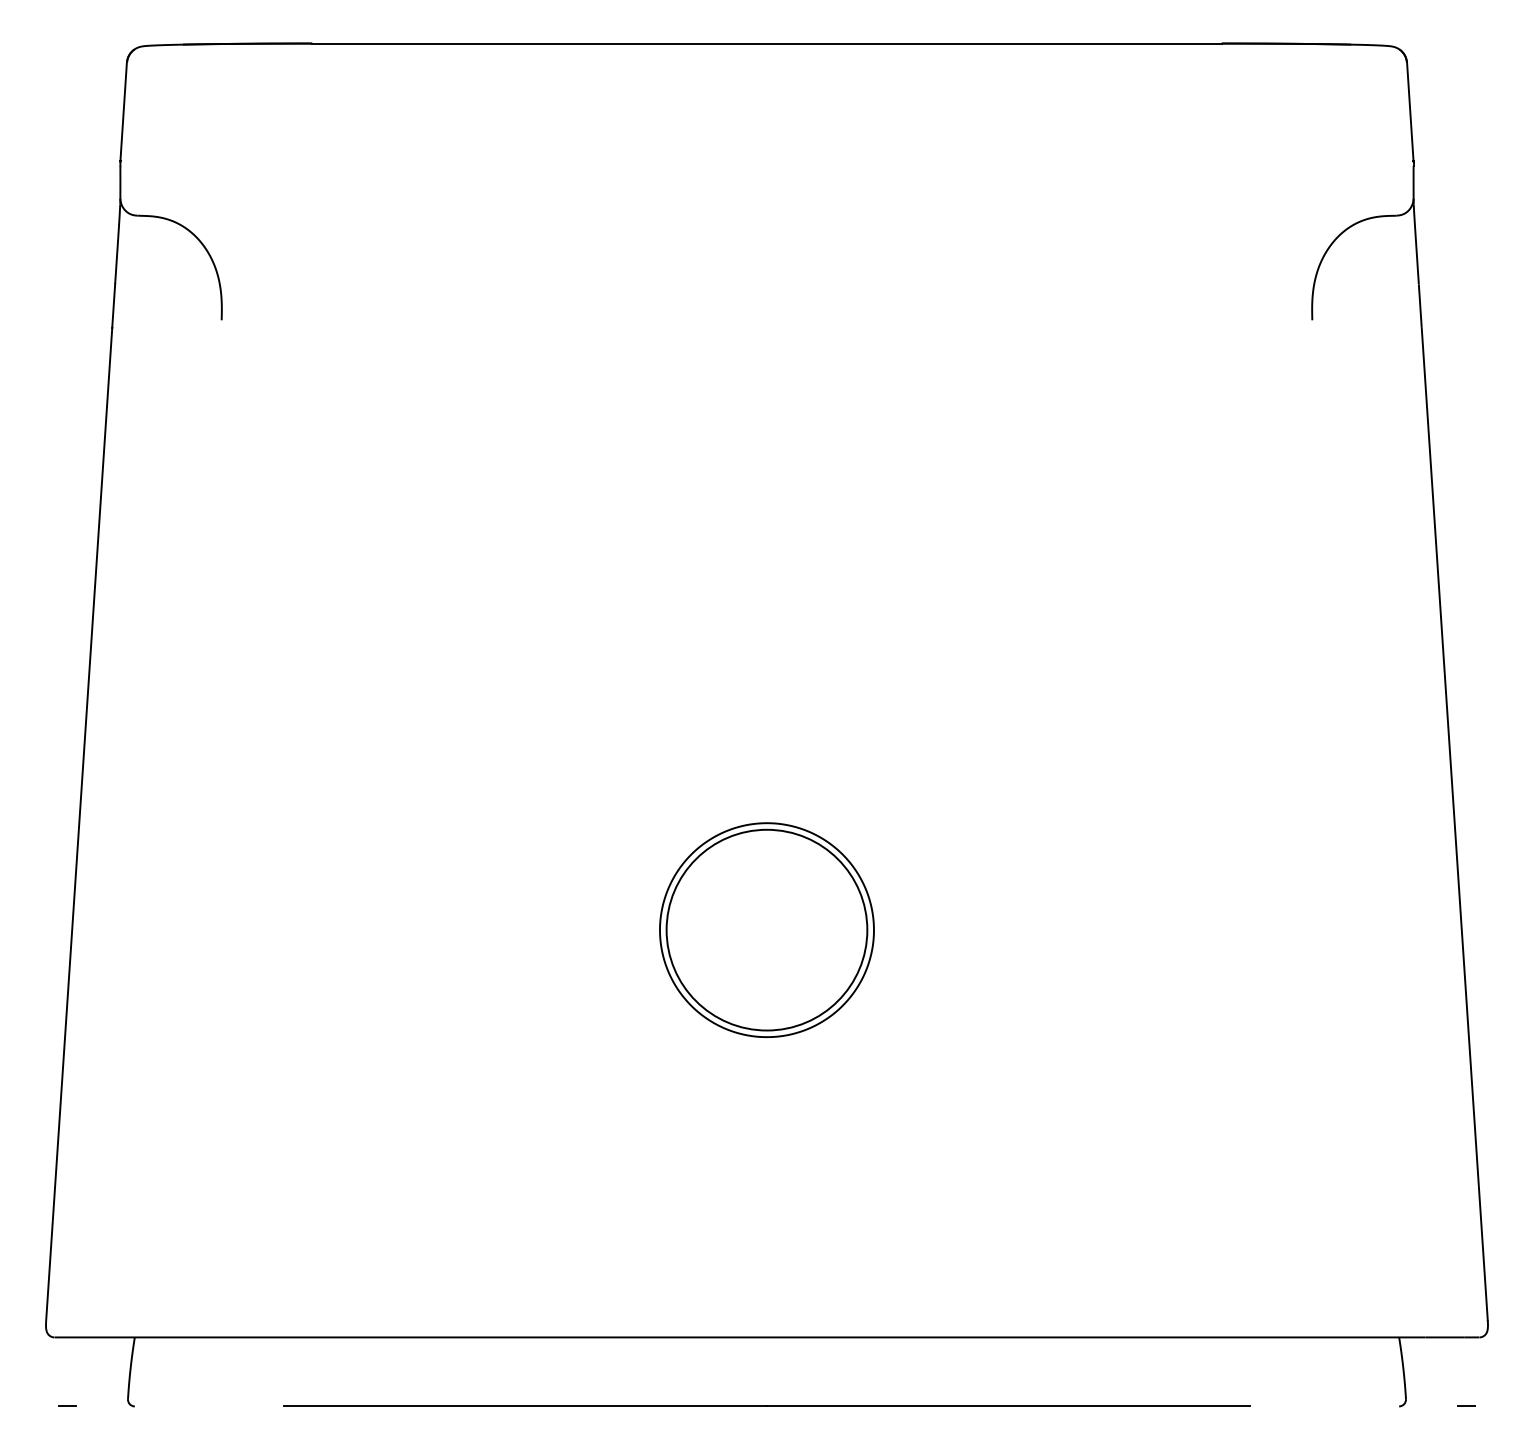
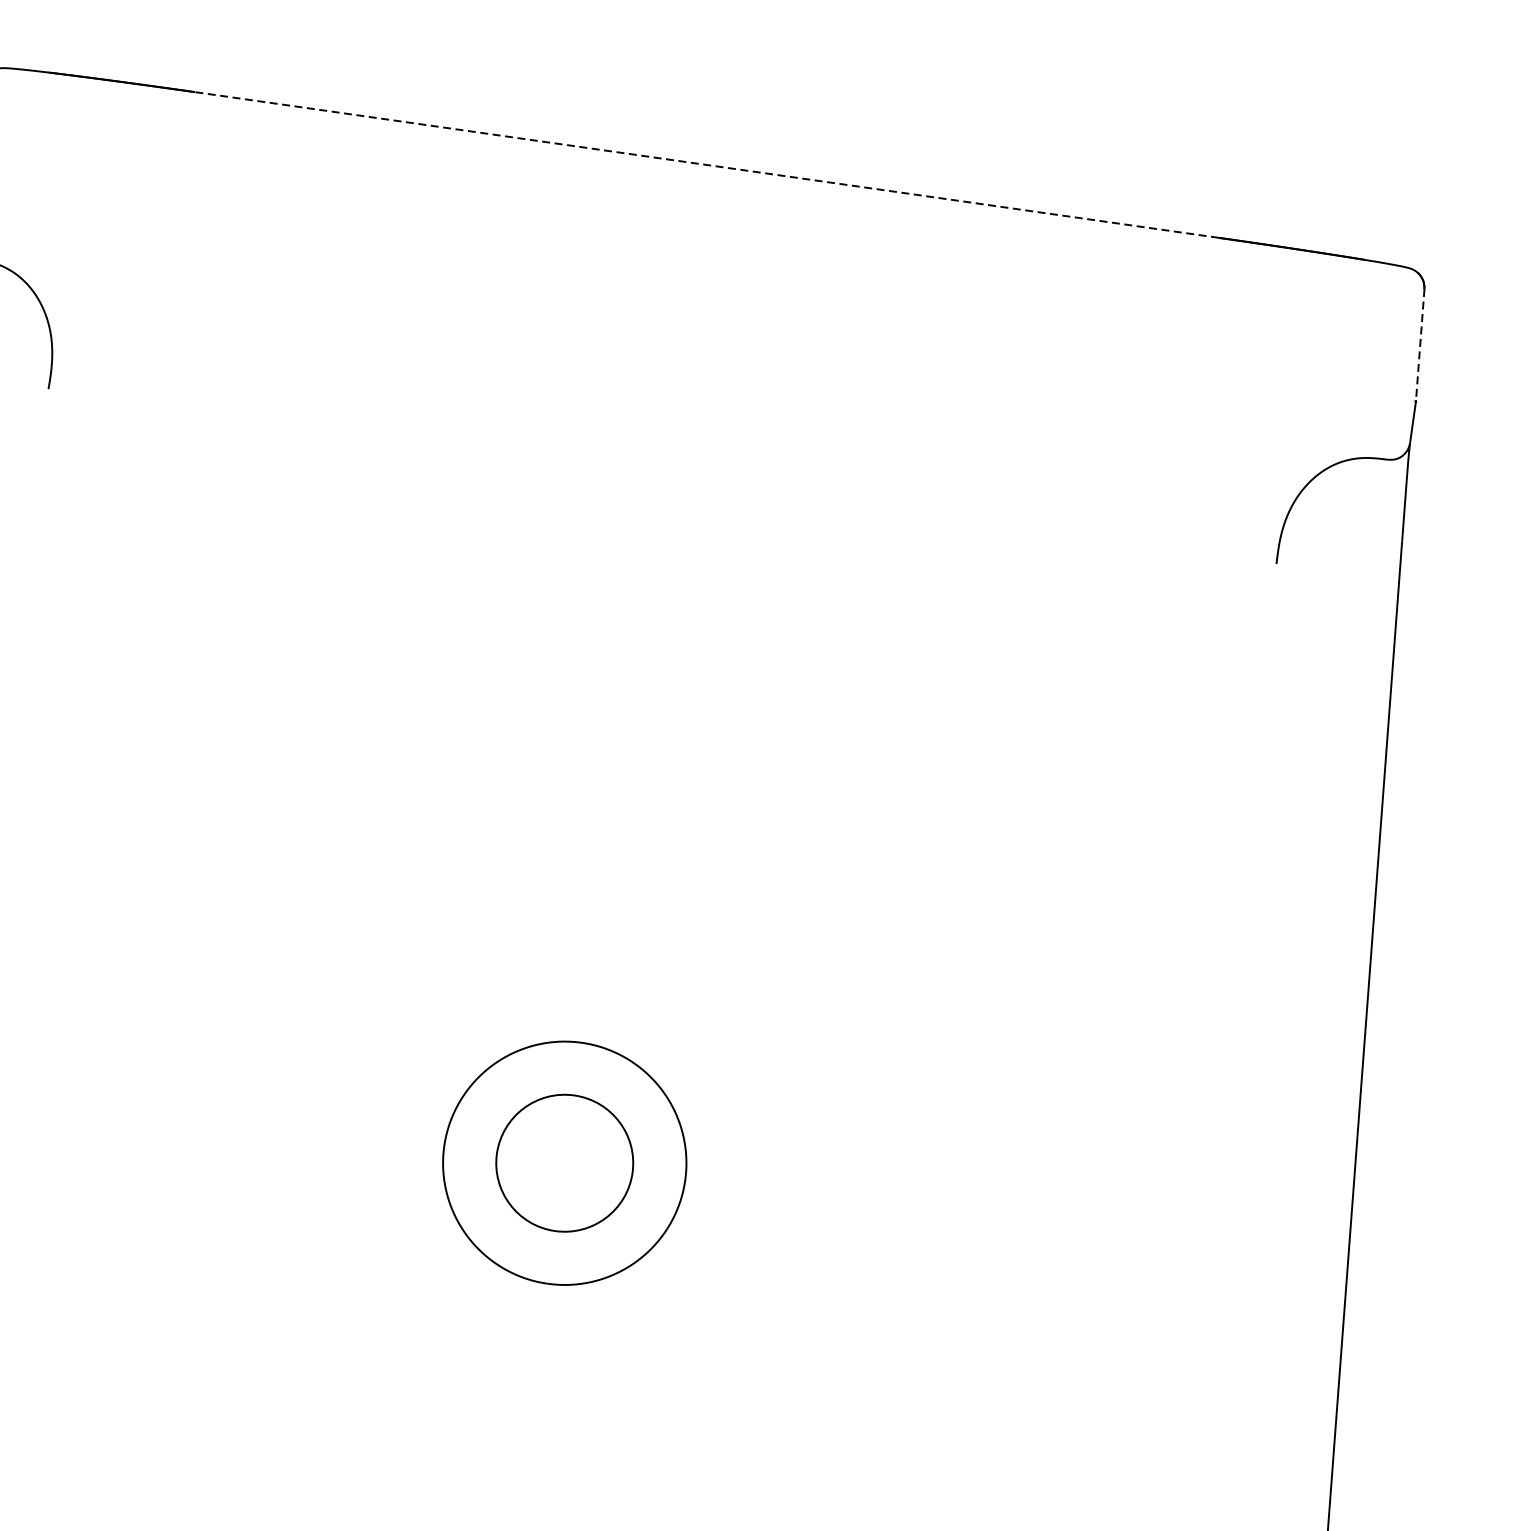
line: (767, 43) -> (707, 165), solid -> dashed
line: (1410, 112) -> (1420, 345), solid -> dashed
circle: (766, 929) -> (564, 1162), size x0.6

